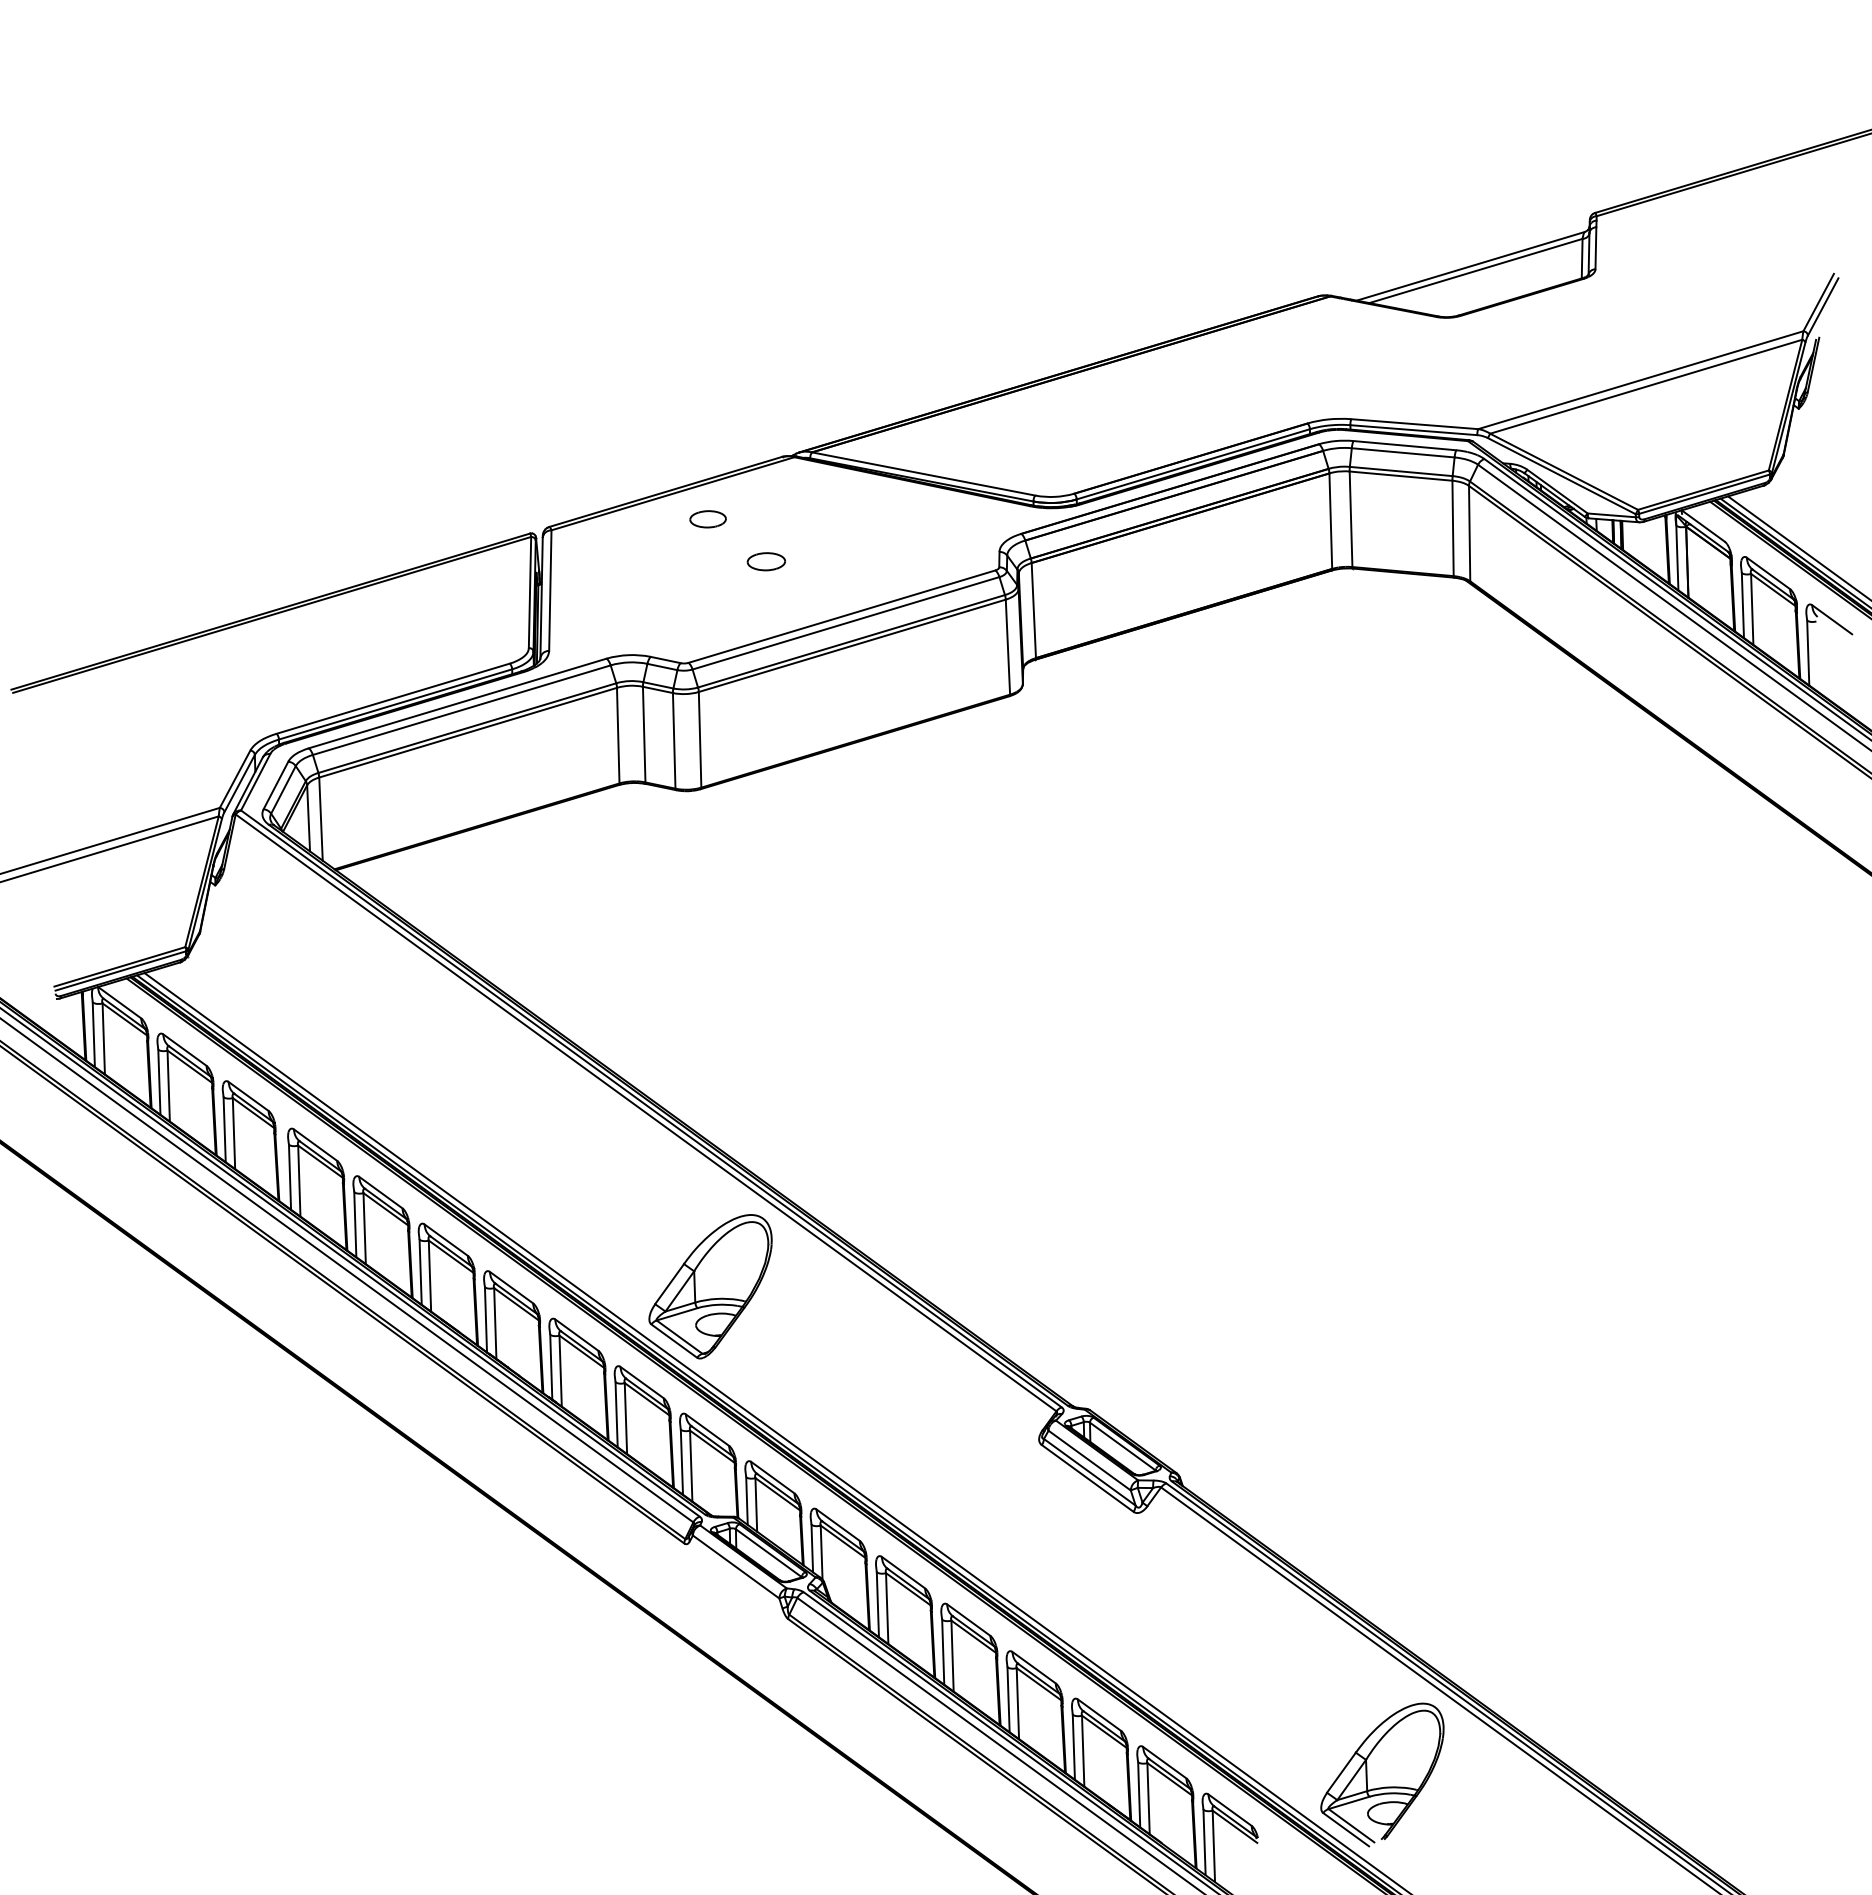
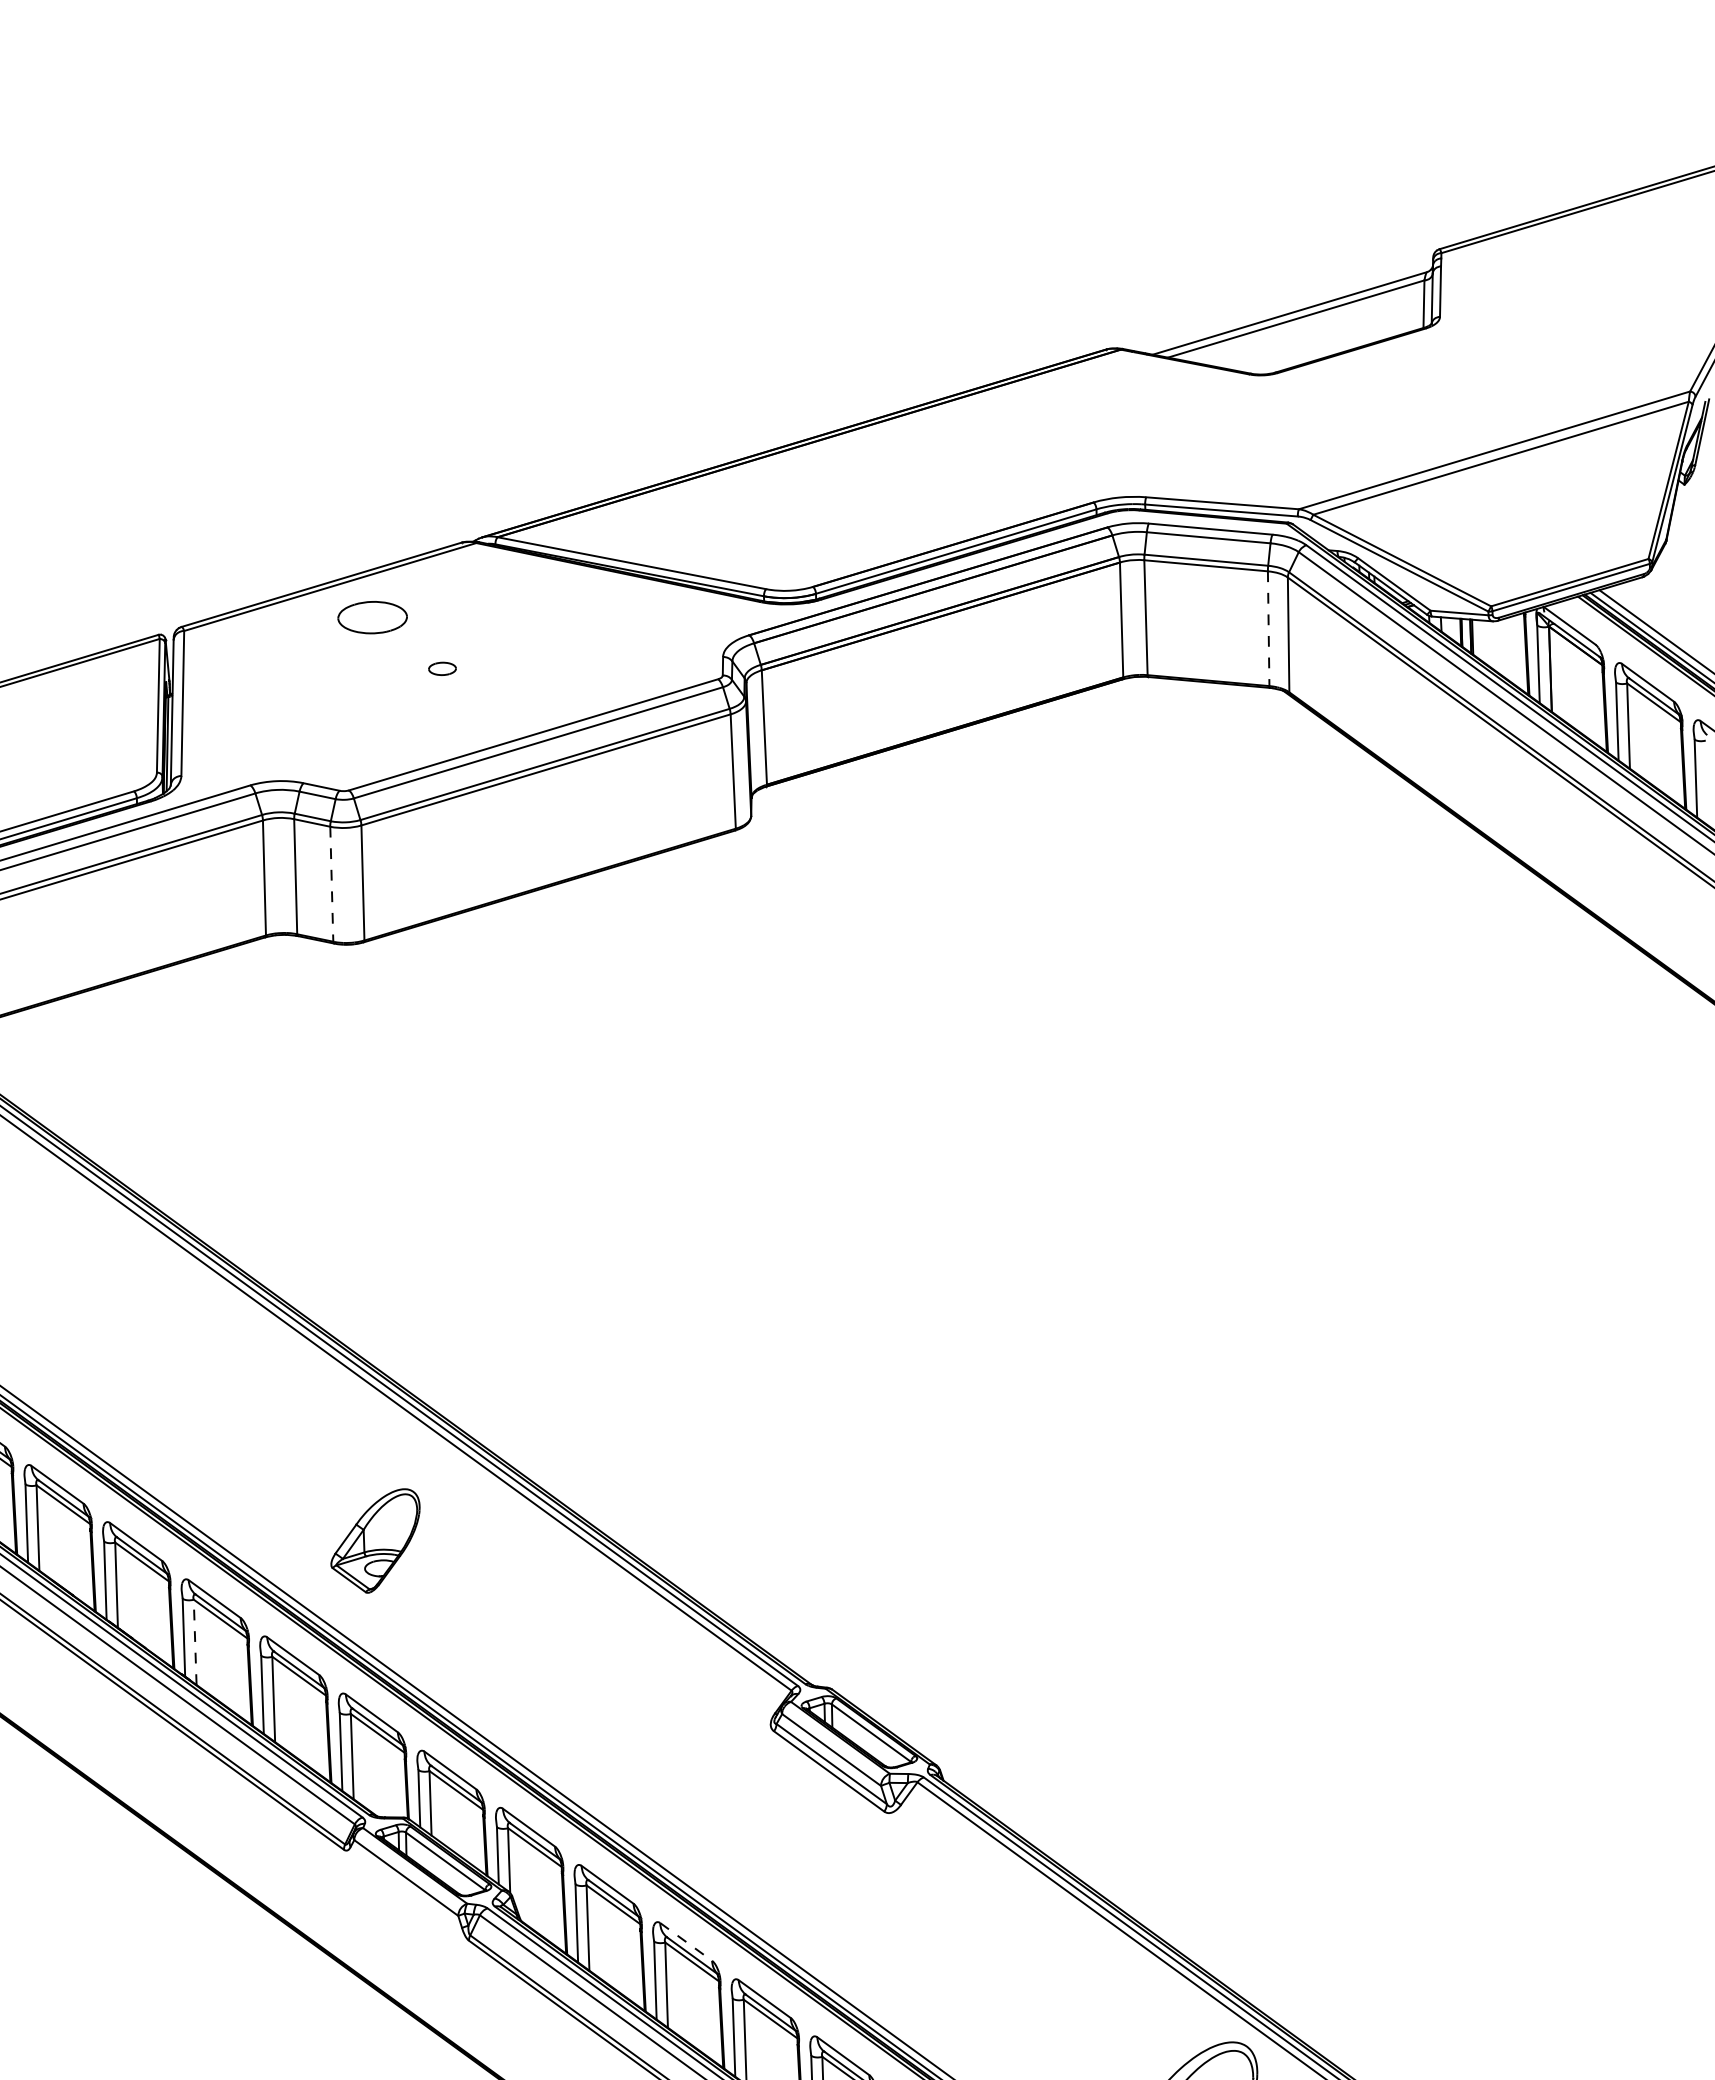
part: (707, 519) -> (371, 617), size x1.6
line: (1453, 528) -> (1269, 628), solid -> dashed
part: (765, 561) -> (441, 668), size x0.6
line: (674, 740) -> (332, 883), solid -> dashed
part: (710, 1286) -> (375, 1540), size x0.6
line: (560, 1370) -> (195, 1641), solid -> dashed
line: (968, 1620) -> (685, 1942), solid -> dashed

